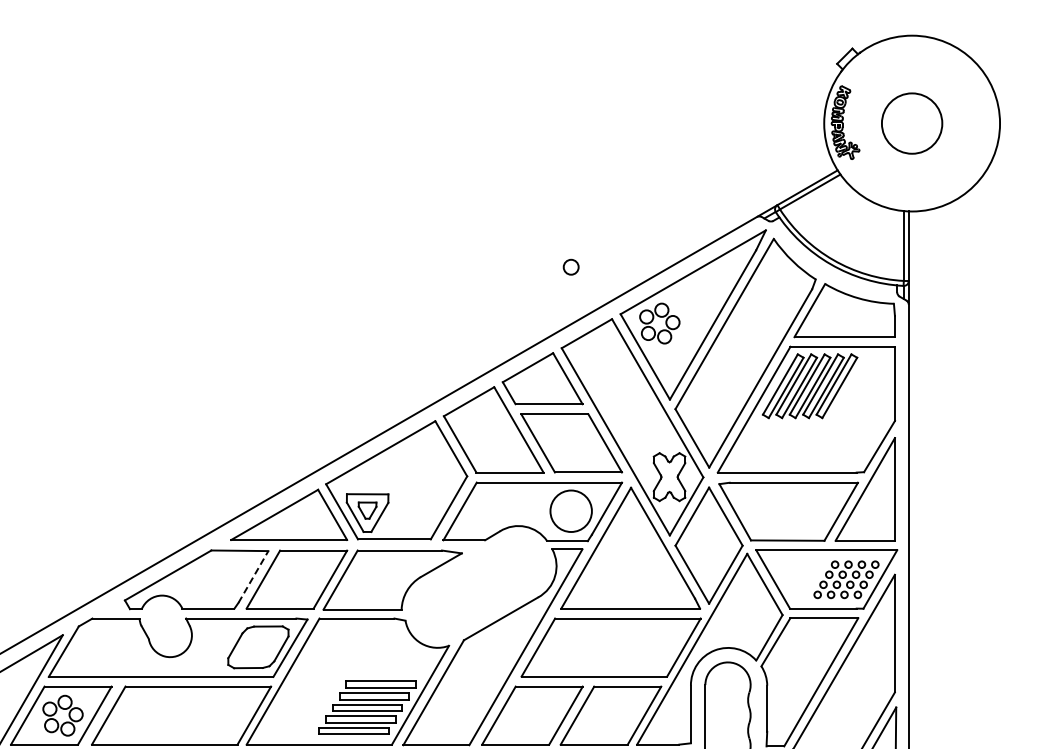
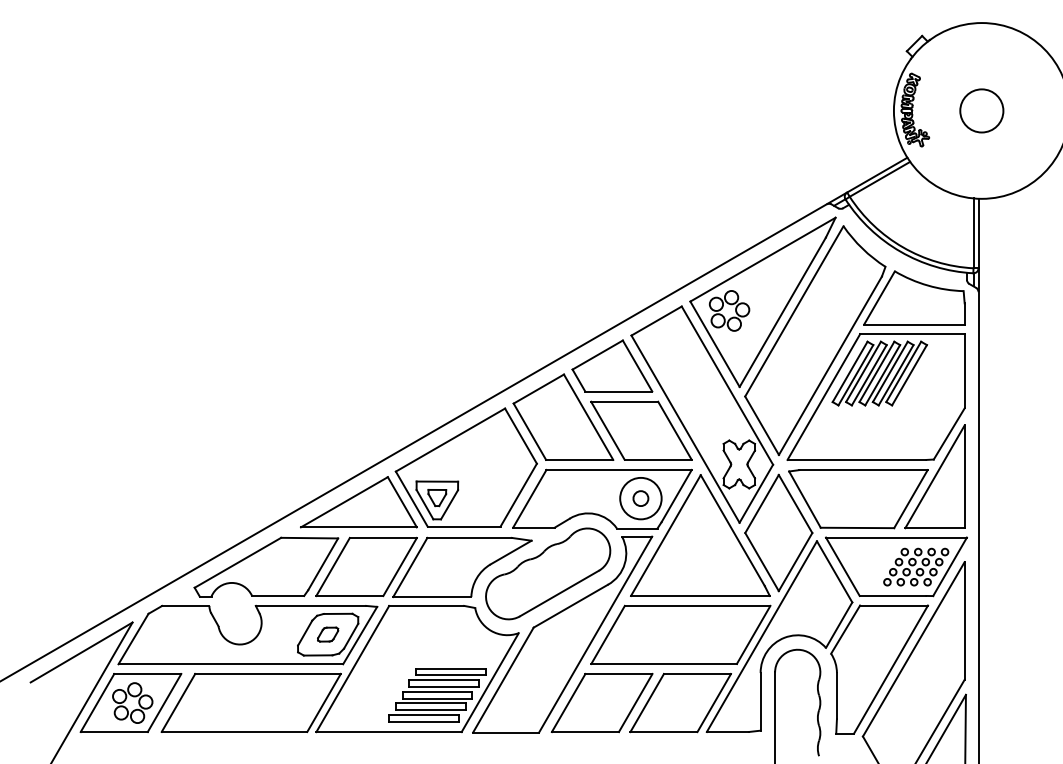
circle: (911, 123) -> (981, 110), size x0.71
circle: (570, 267) -> (640, 498), moved
line: (253, 577) -> (323, 564), dashed -> solid
part: (478, 586) -> (548, 573), added
part: (258, 647) -> (328, 634), added

